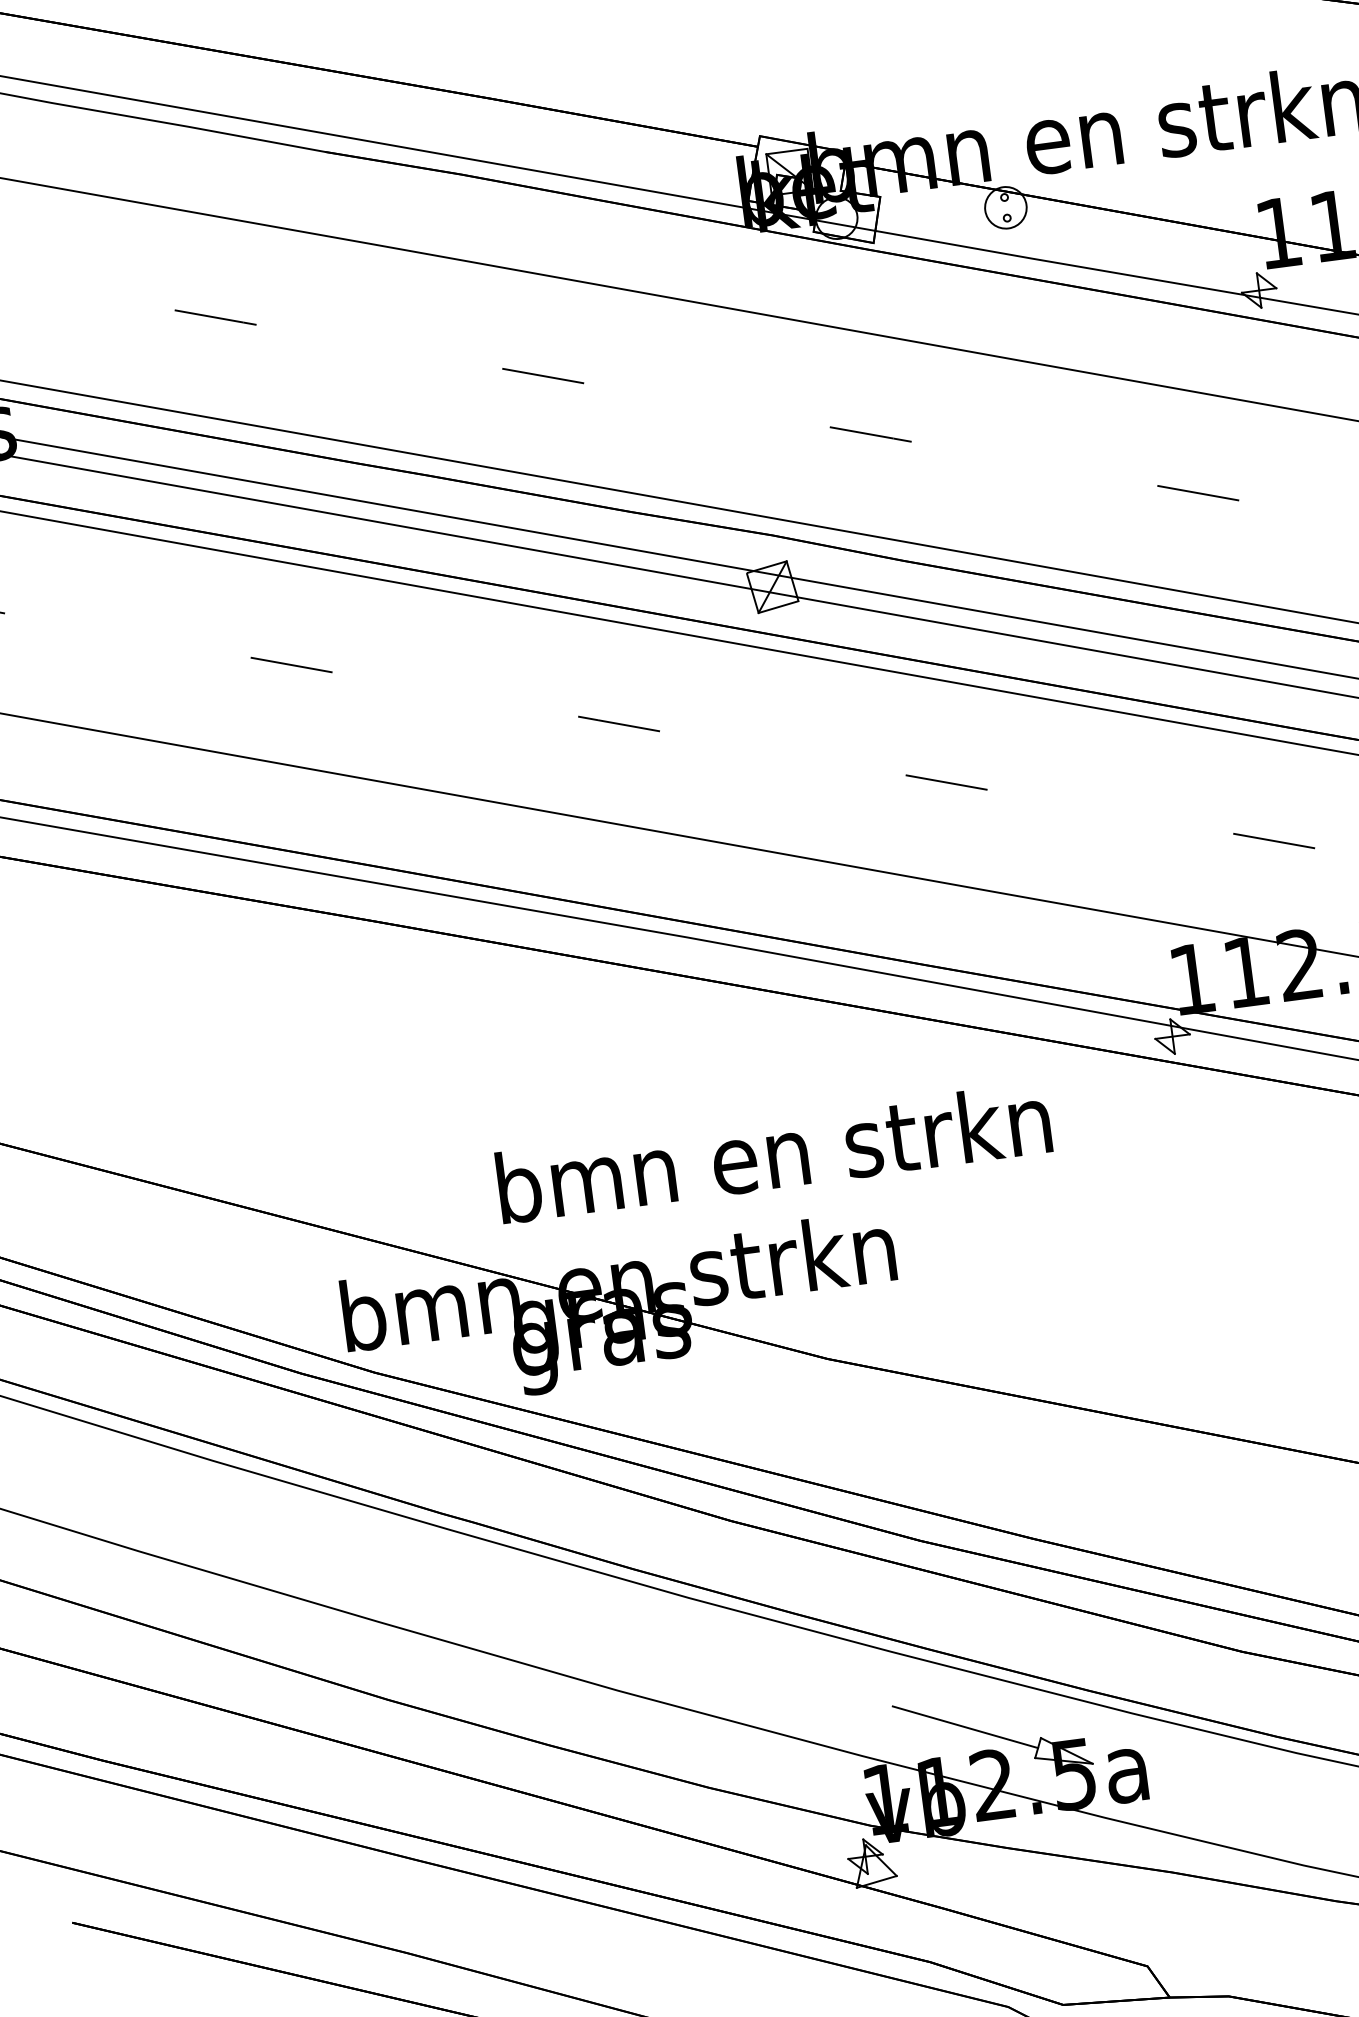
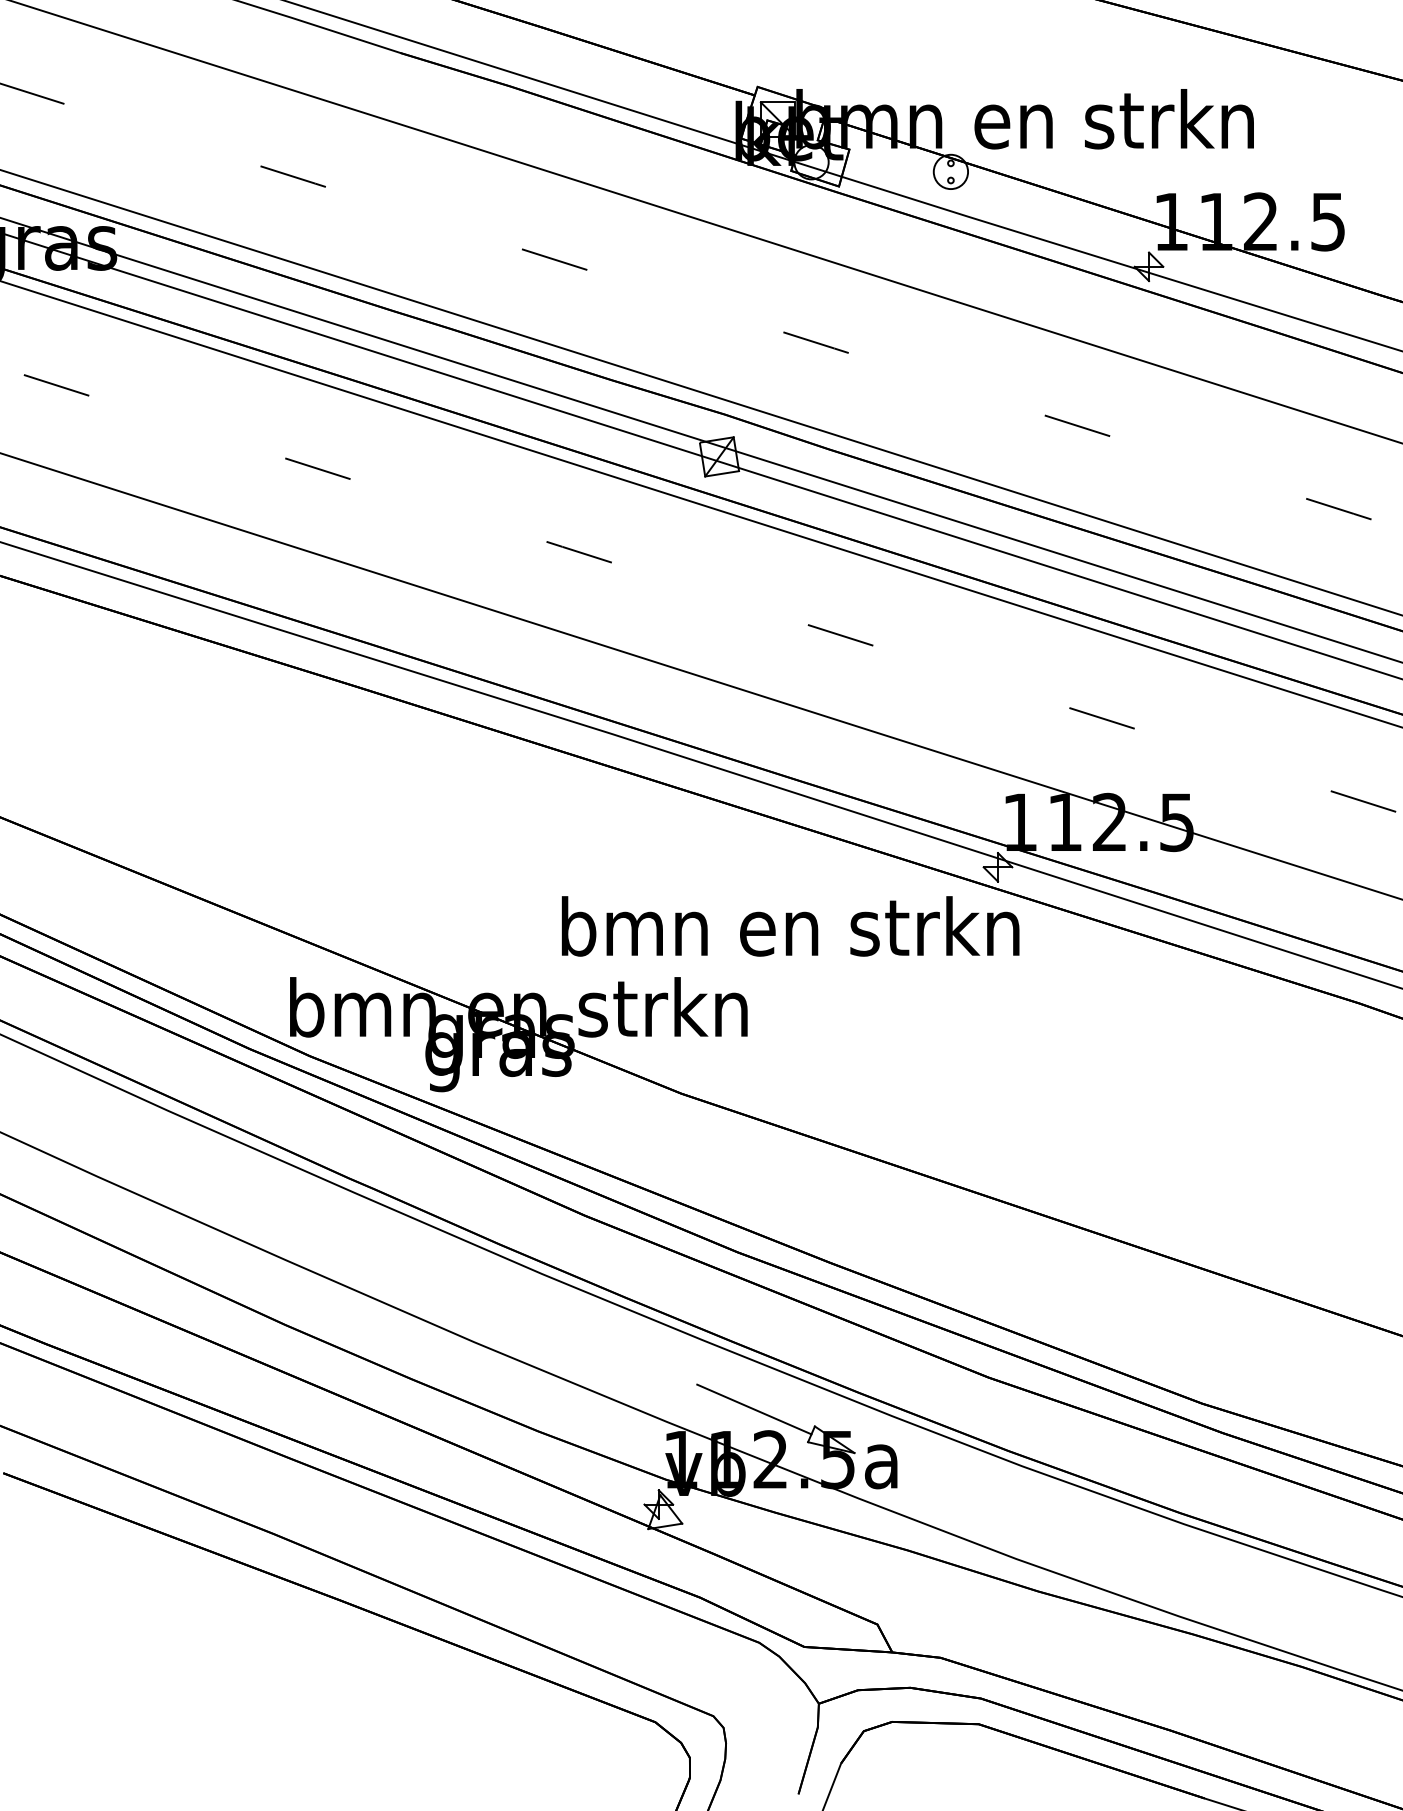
text: (773, 1152) -> (790, 926), moved

